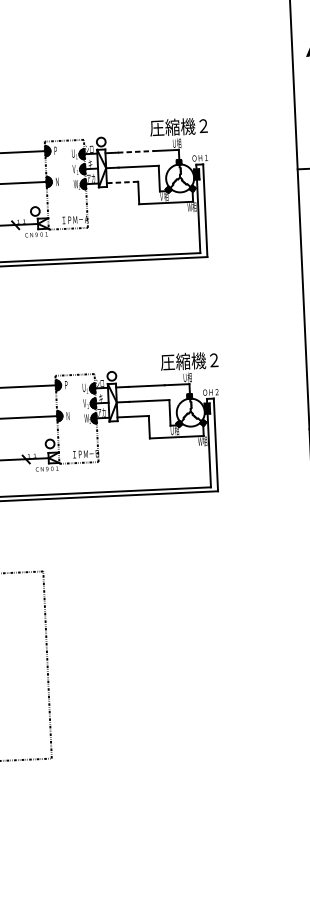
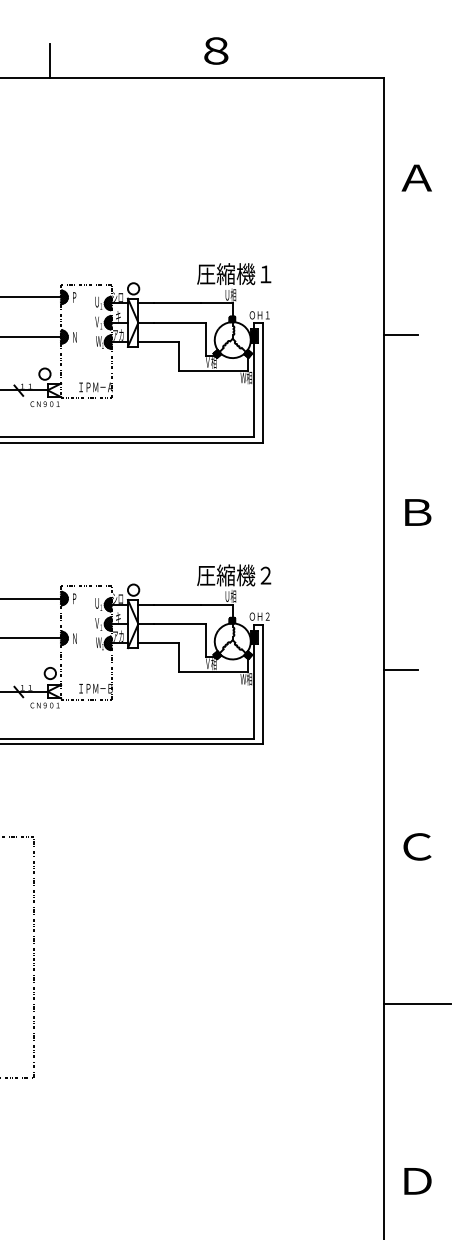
text: (203, 125) -> (265, 273), 圧縮機２ -> 圧縮機１
line: (136, 151) -> (178, 303), dashed -> solid
line: (122, 182) -> (158, 341), dashed -> solid
text: (171, 432) -> (207, 665), Ｕ相 -> Ｖ相

